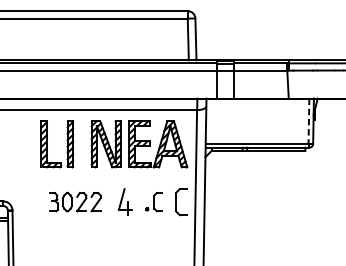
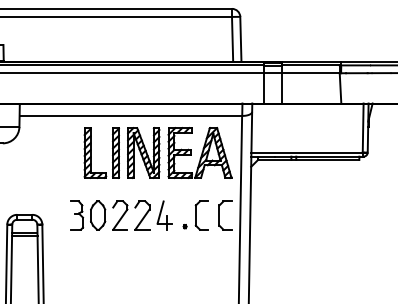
line: (309, 121) -> (363, 128), dashed -> solid
part: (47, 143) -> (91, 152), moved
part: (75, 202) -> (110, 215), size x1.43
part: (154, 202) -> (195, 215), size x1.43

